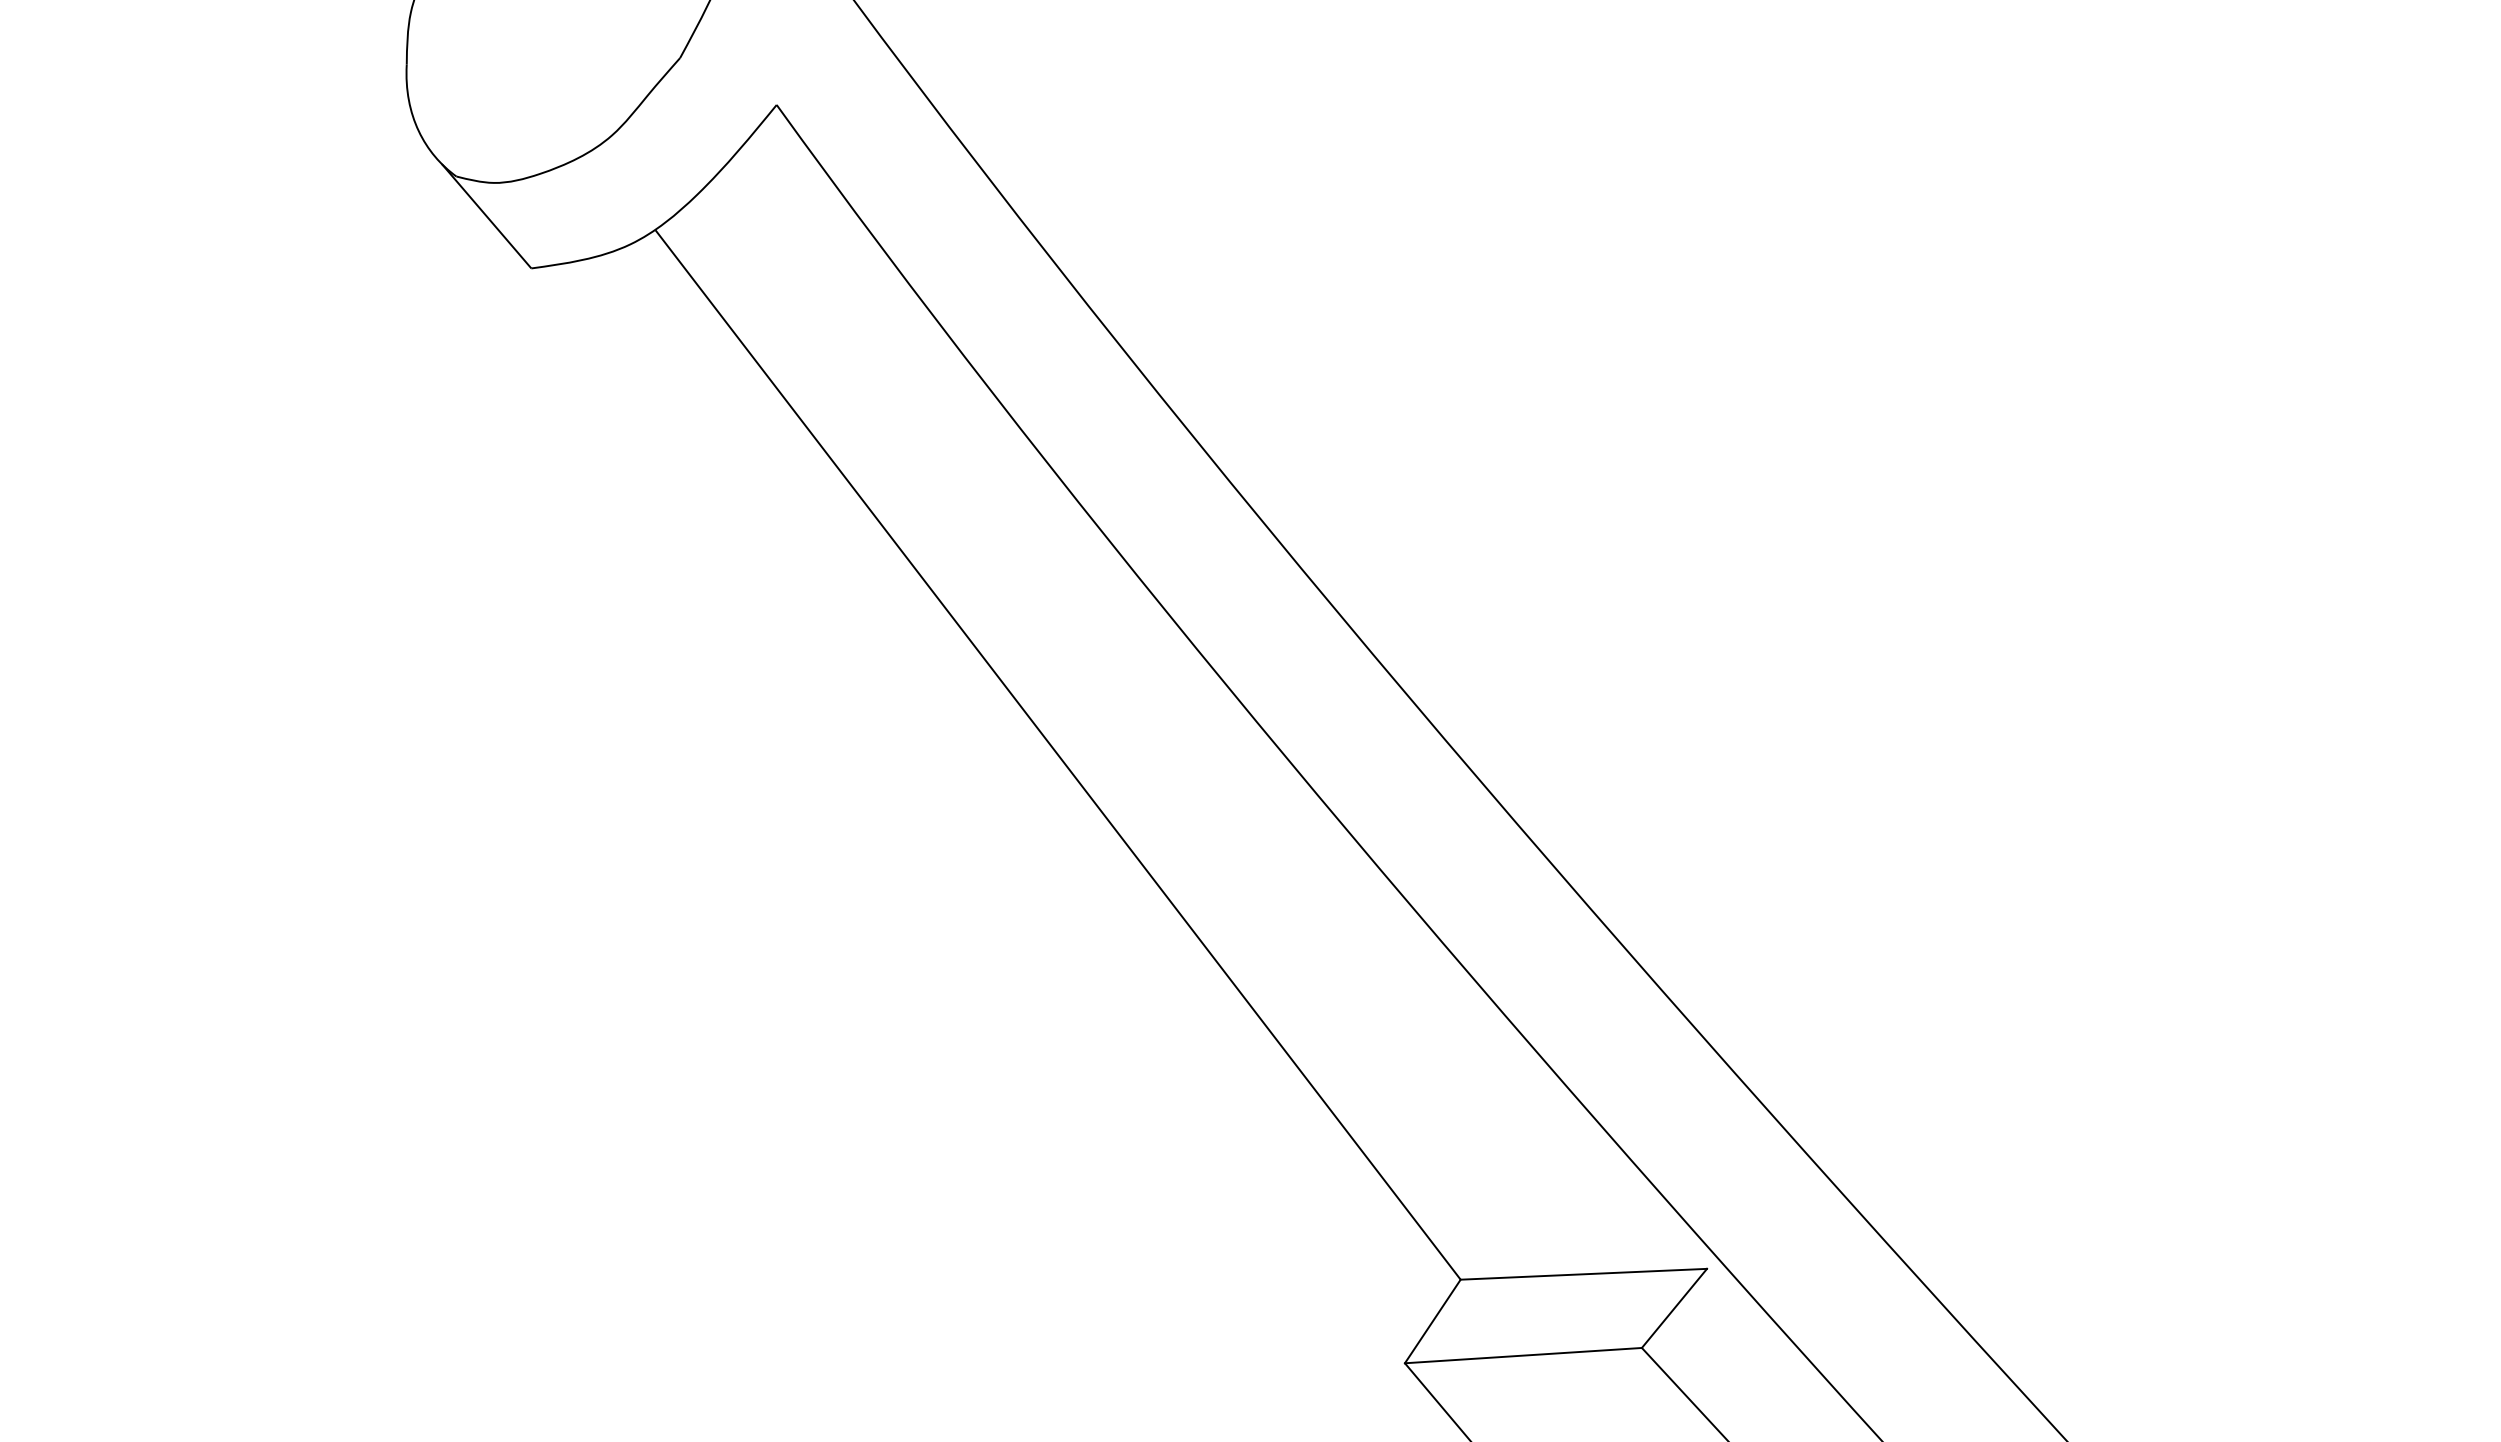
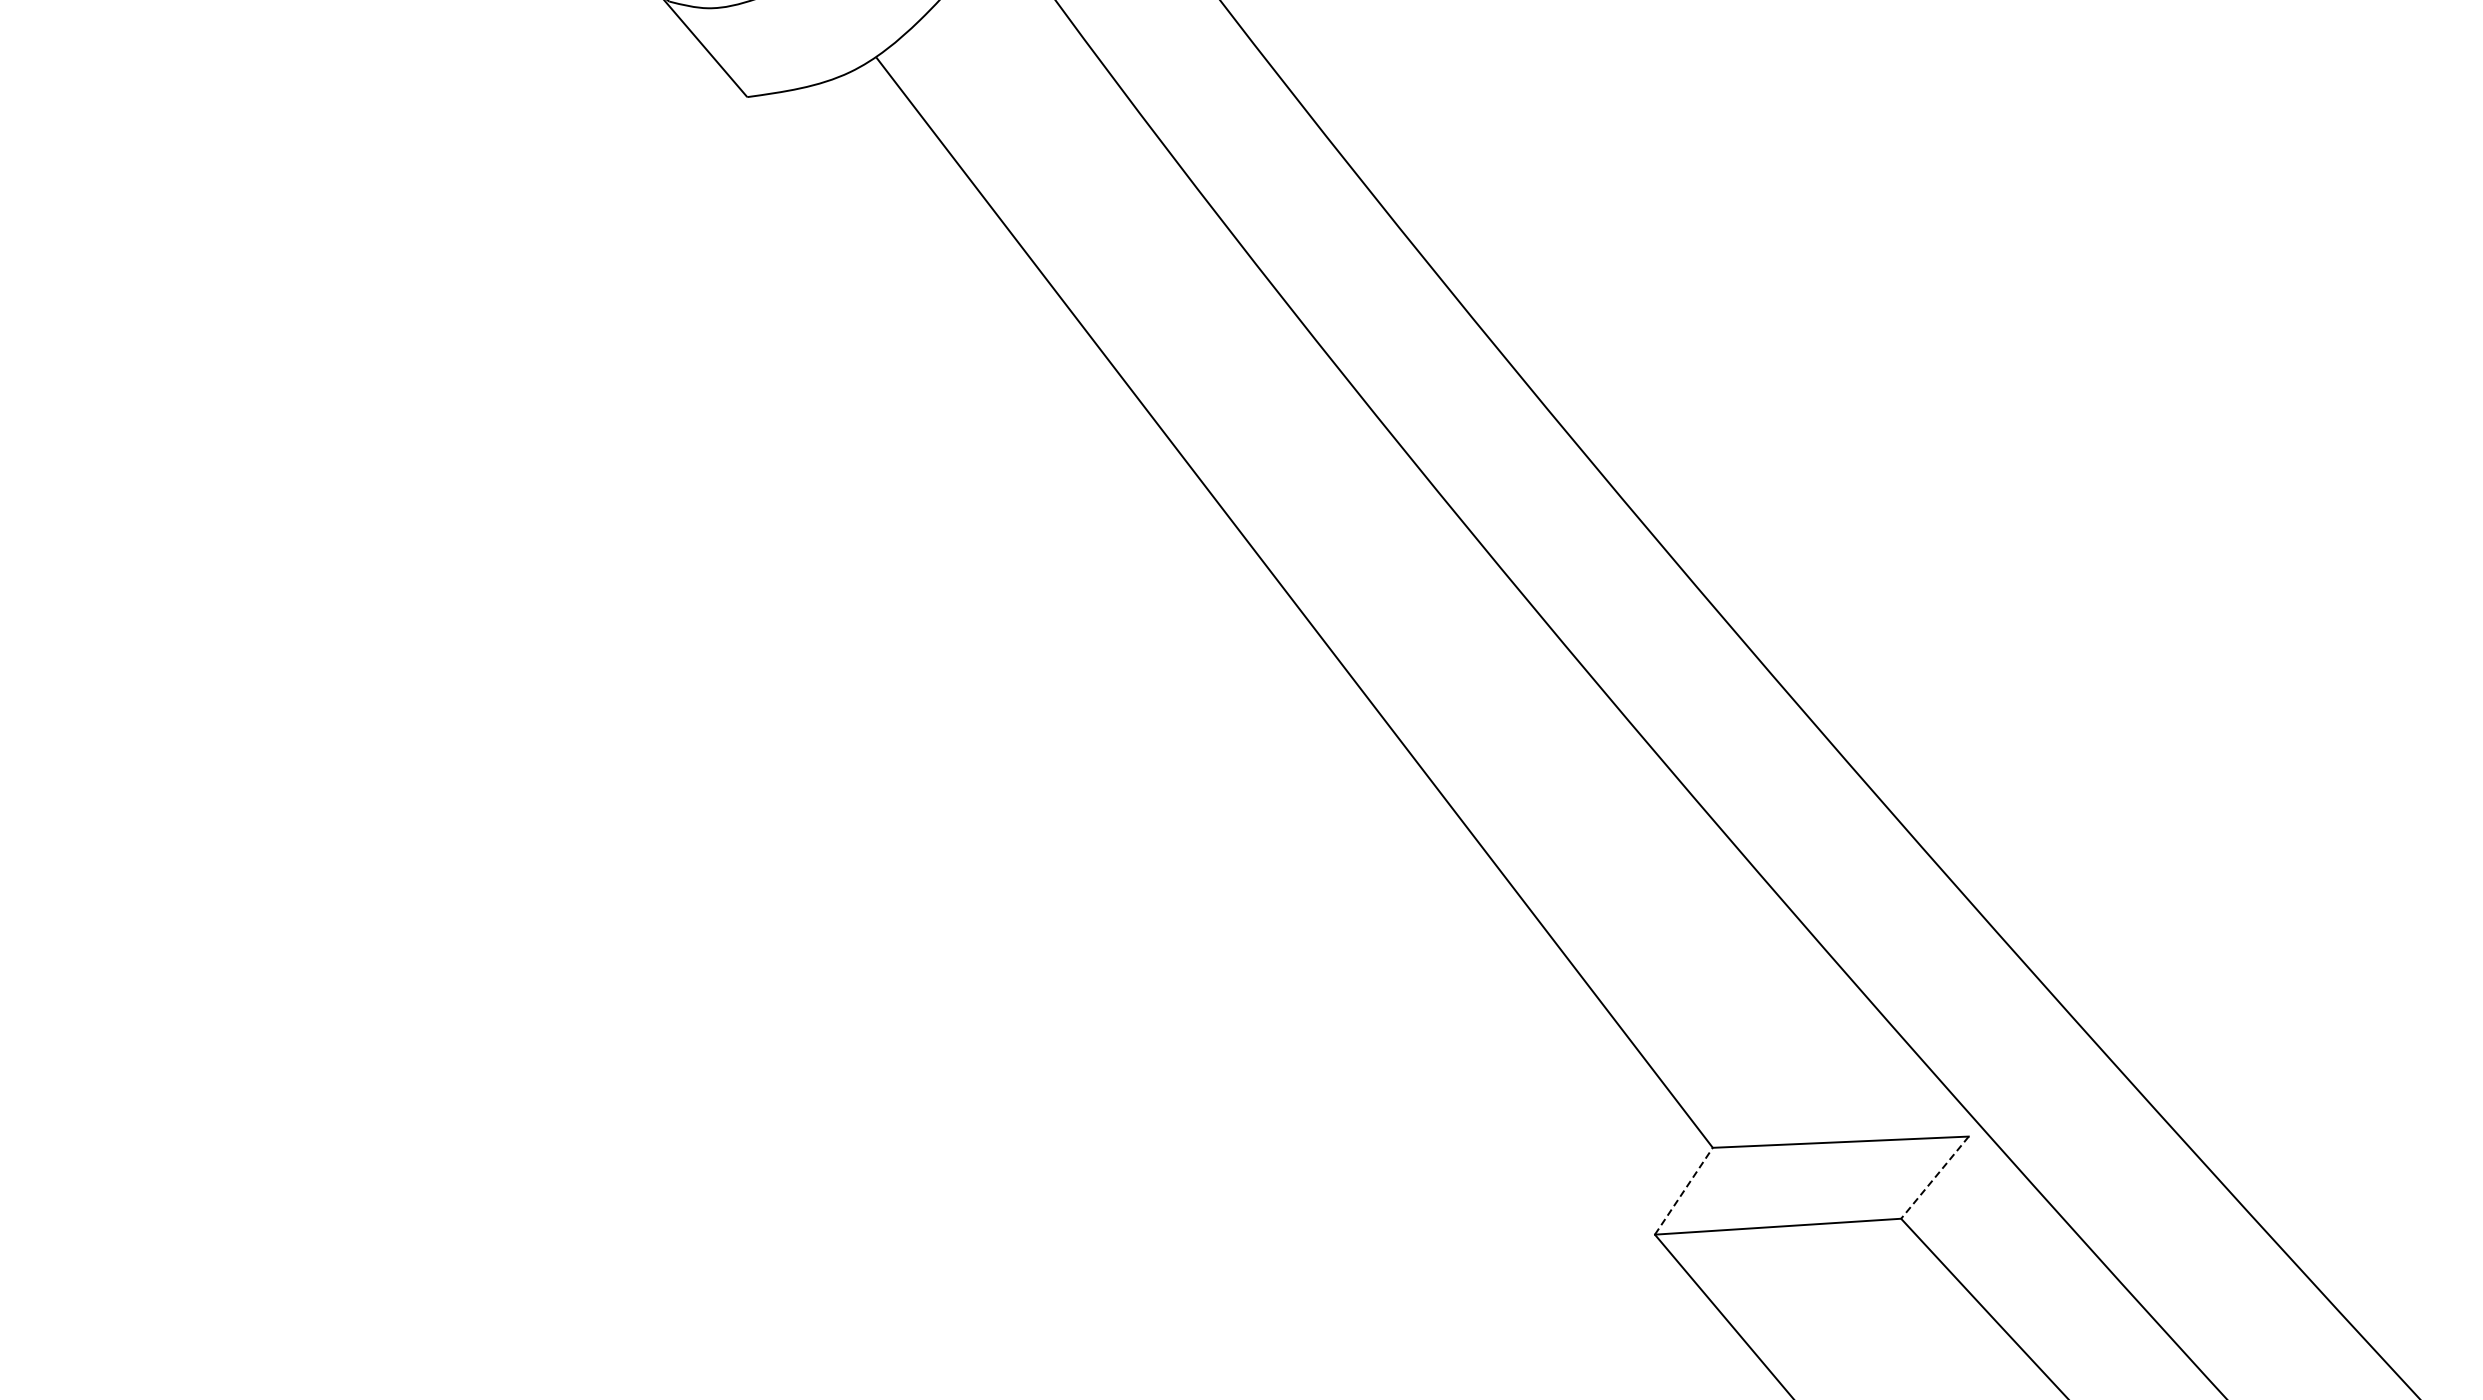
line: (1674, 1308) -> (1935, 1177), solid -> dashed
line: (1433, 1321) -> (1684, 1191), solid -> dashed

